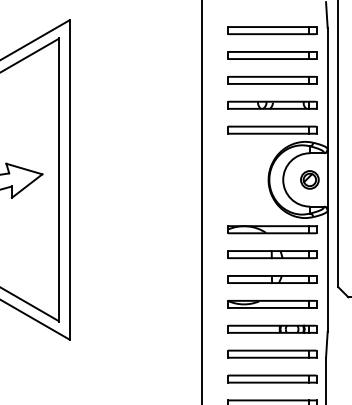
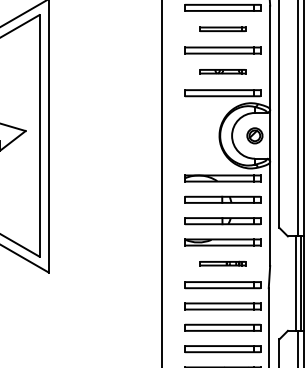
part: (272, 55) -> (222, 29), size x0.6
part: (272, 104) -> (222, 71), size x0.6
part: (272, 328) -> (222, 263), size x0.6

